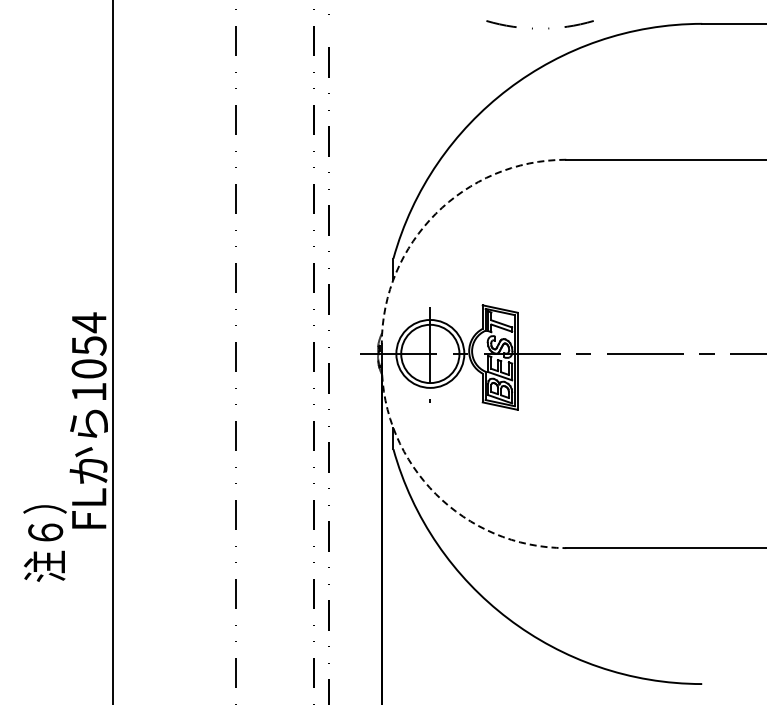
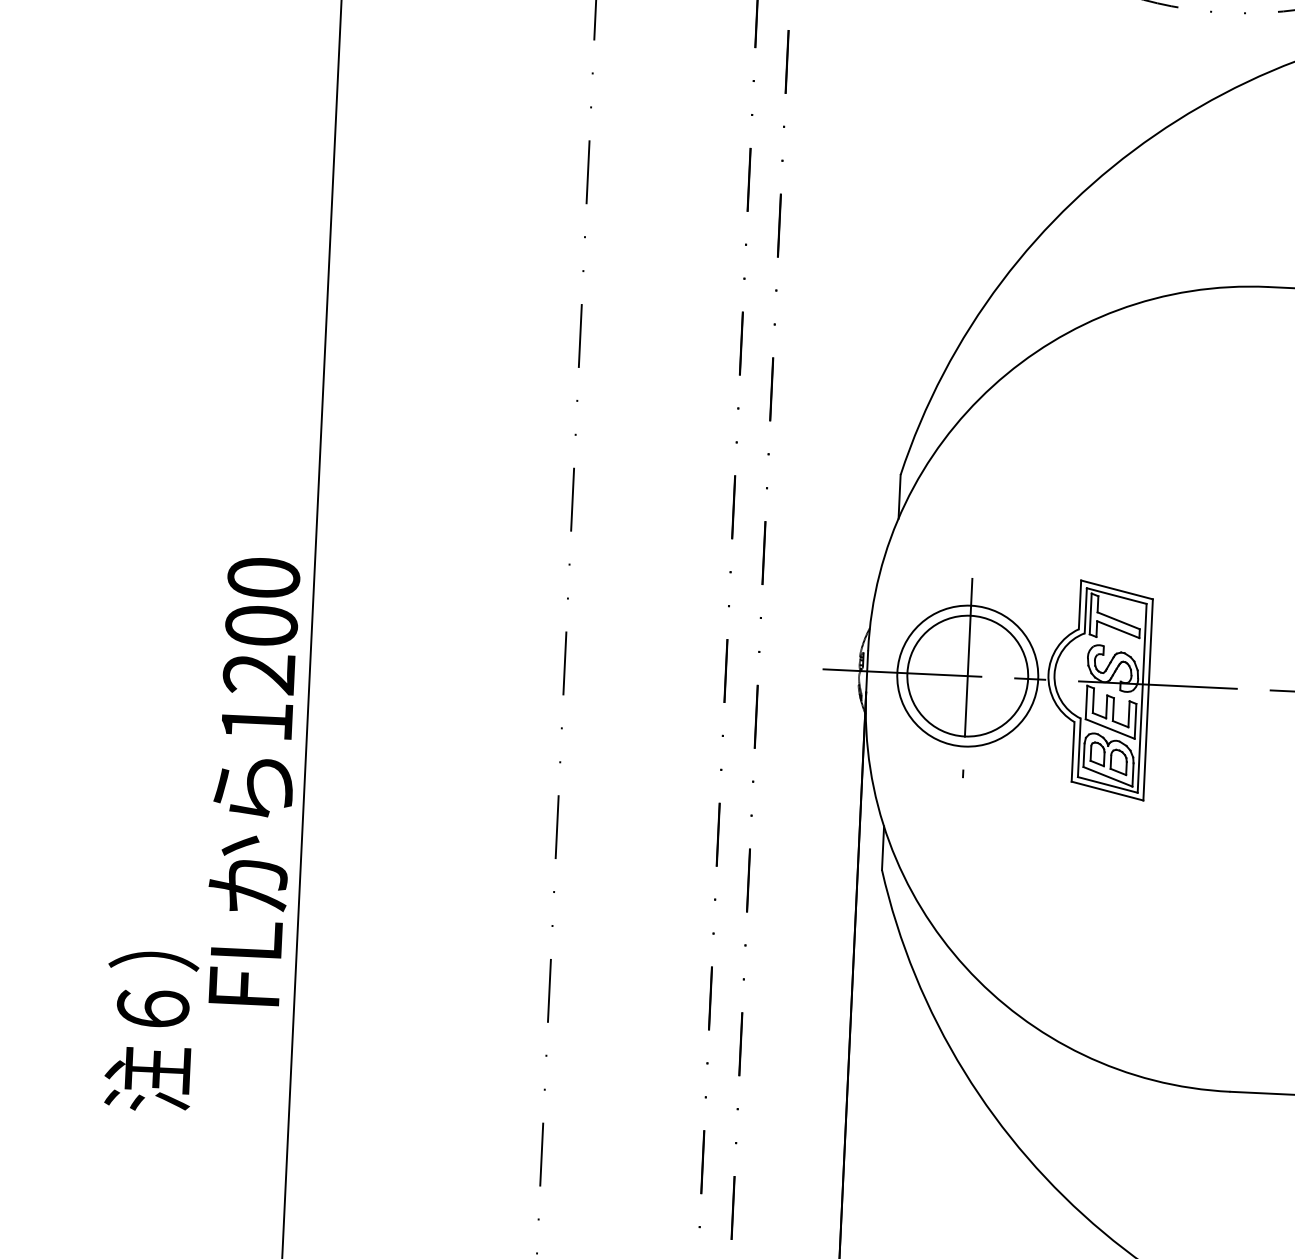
arc: (435, 213) -> (992, 385), dashed -> solid
text: (88, 345) -> (260, 625), 1054 -> 1200
arc: (435, 494) -> (964, 967), dashed -> solid

